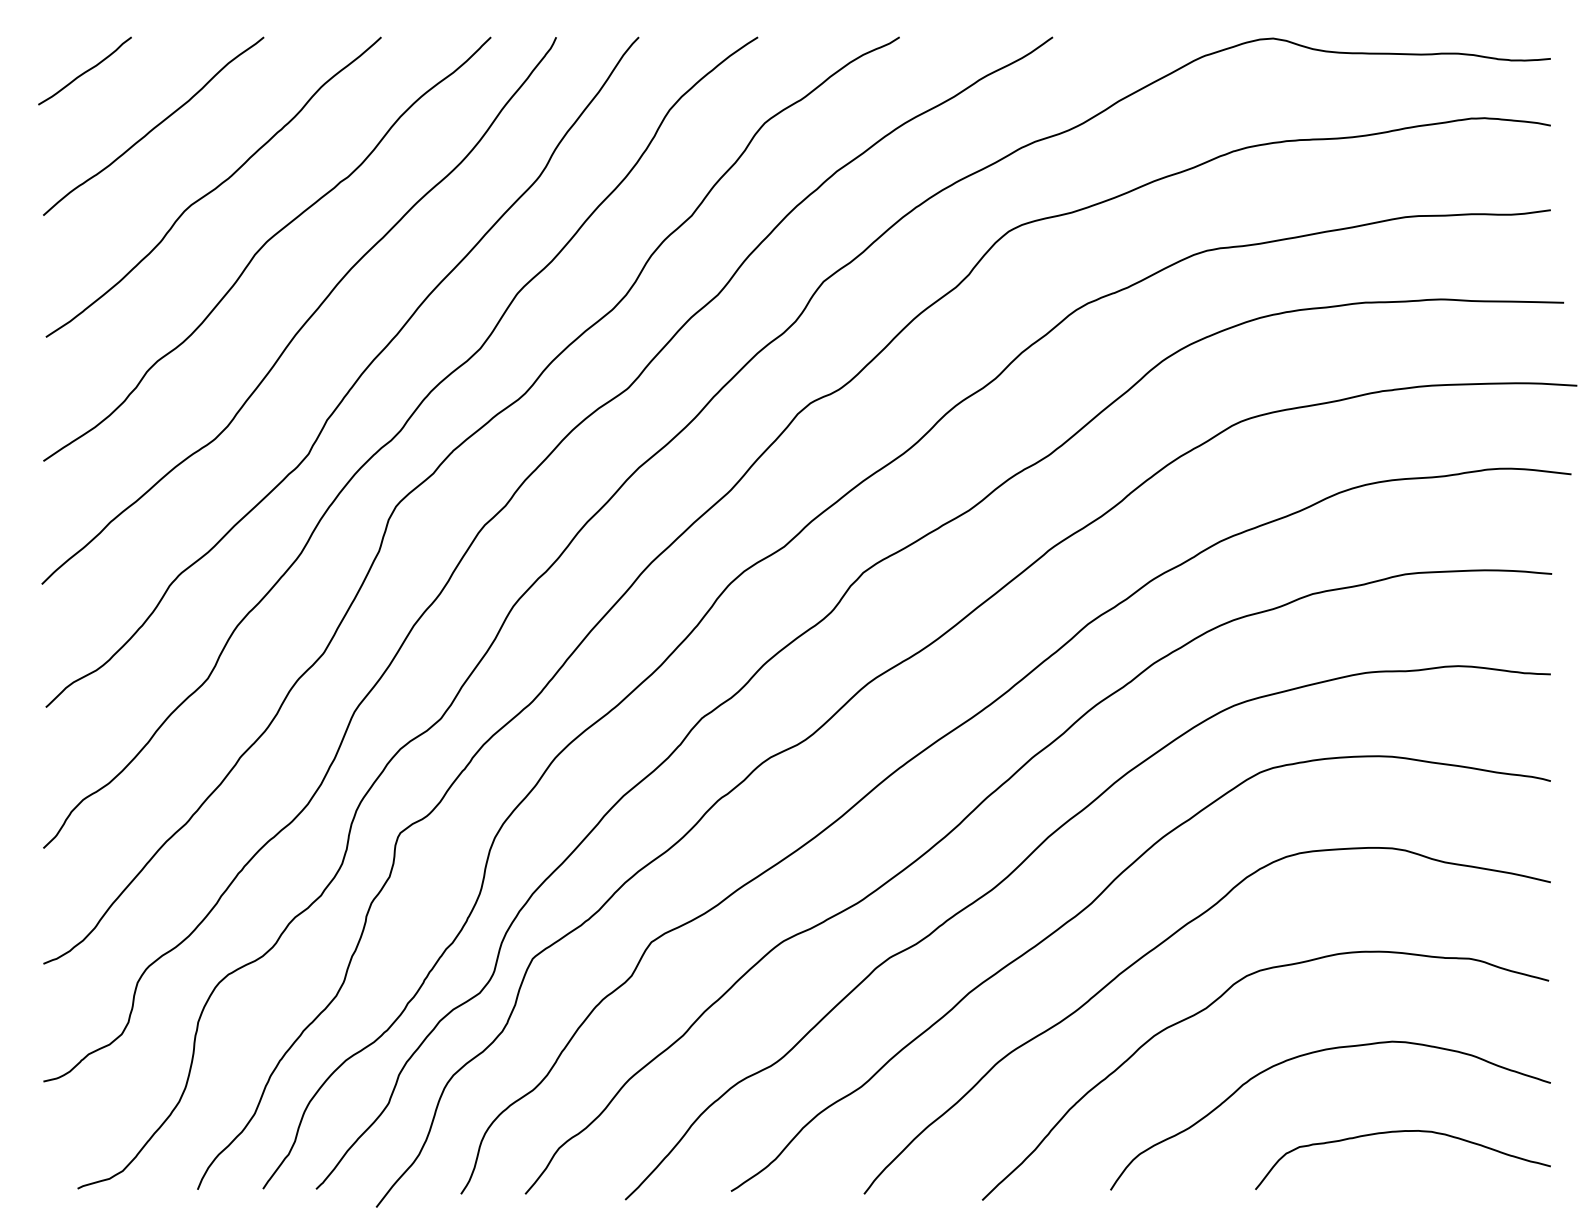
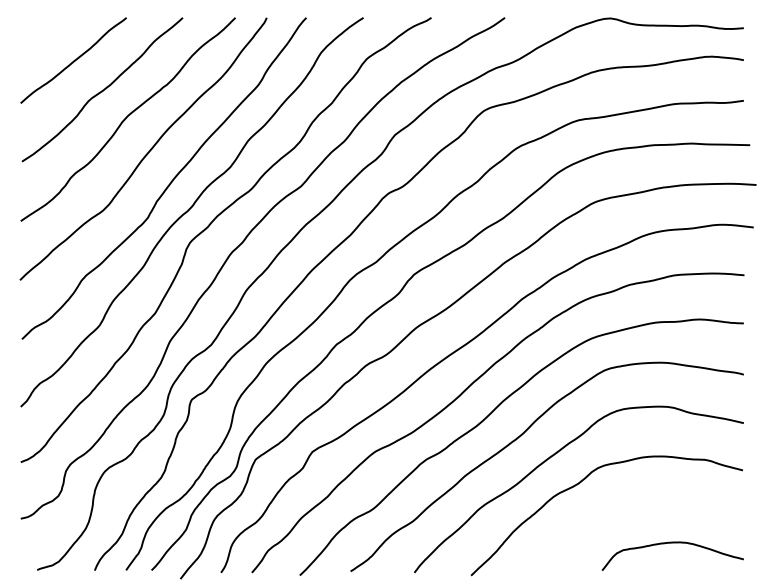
curve: (84, 69) -> (40, 33), removed
curve: (1310, 1056) -> (628, 506), removed

